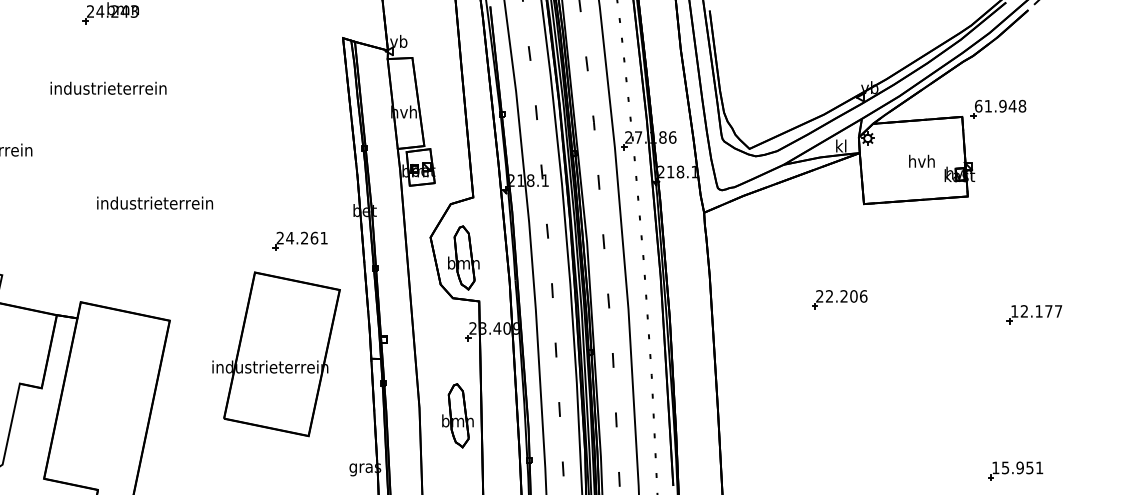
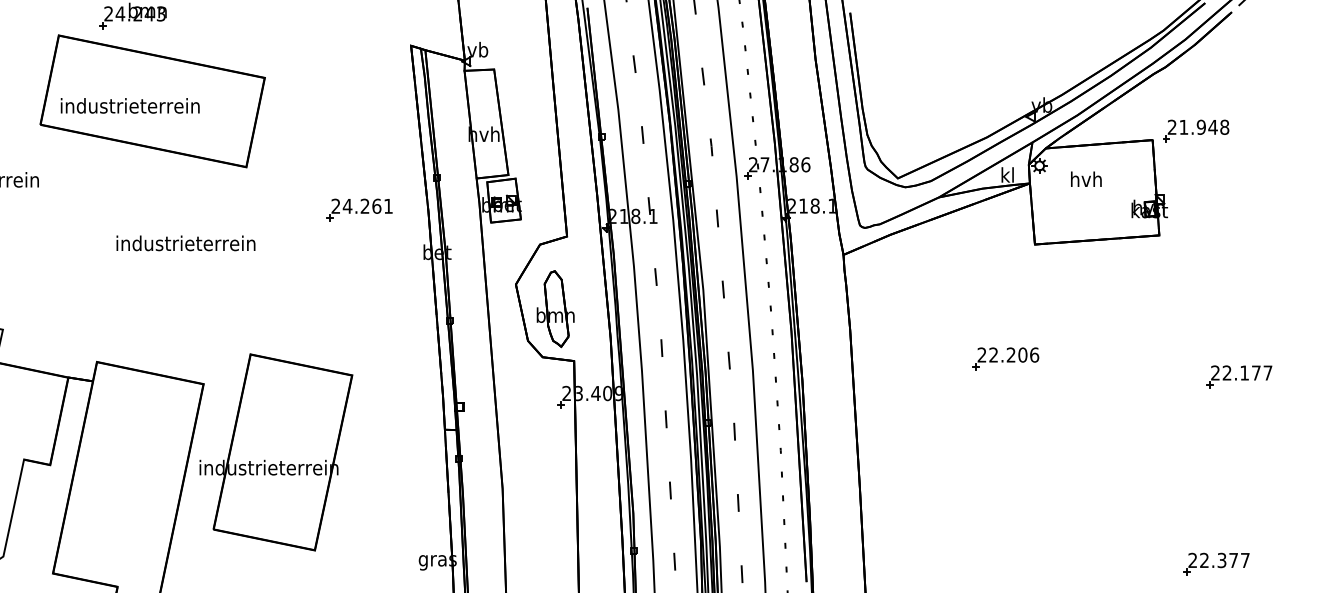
part: (127, 84) -> (152, 101), added
text: (978, 105) -> (1171, 126), 61.948 -> 21.948
text: (922, 160) -> (1086, 178), moved
part: (299, 240) -> (359, 209), moved
text: (1014, 310) -> (1215, 372), 12.177 -> 22.177
part: (276, 354) -> (276, 452), moved
part: (457, 416) -> (548, 498), removed
text: (1017, 467) -> (1218, 560), 15.951 -> 22.377

